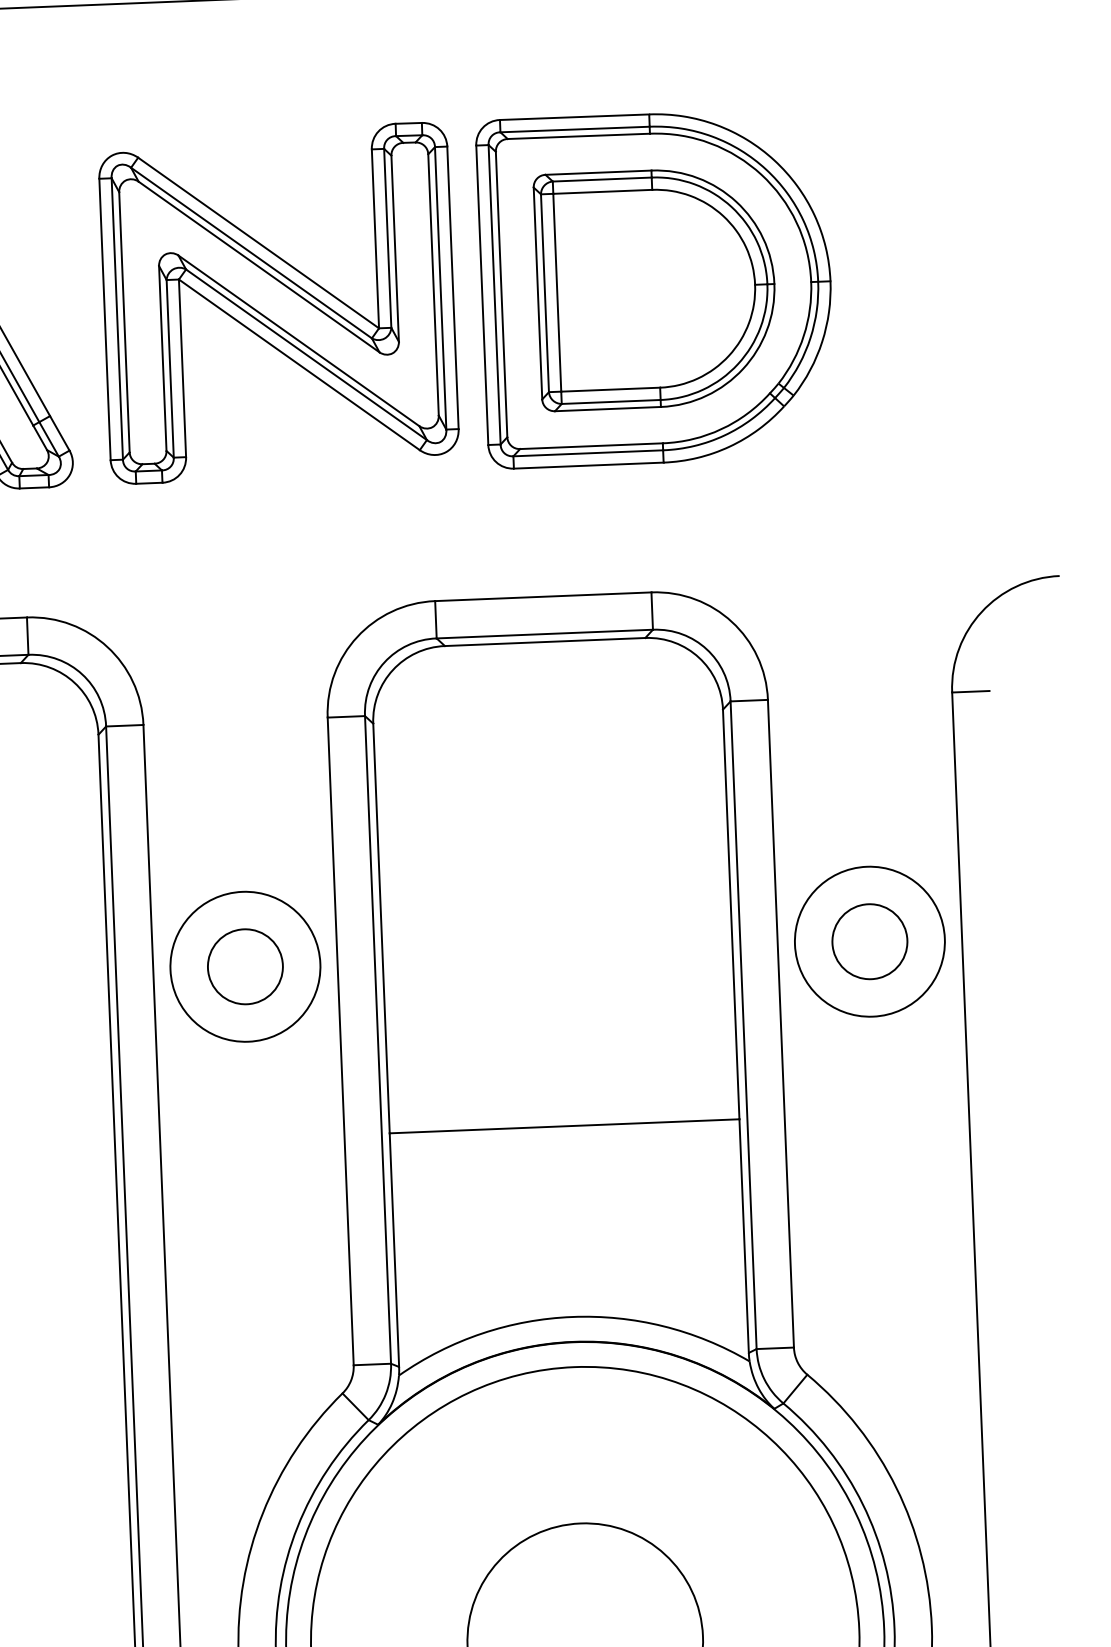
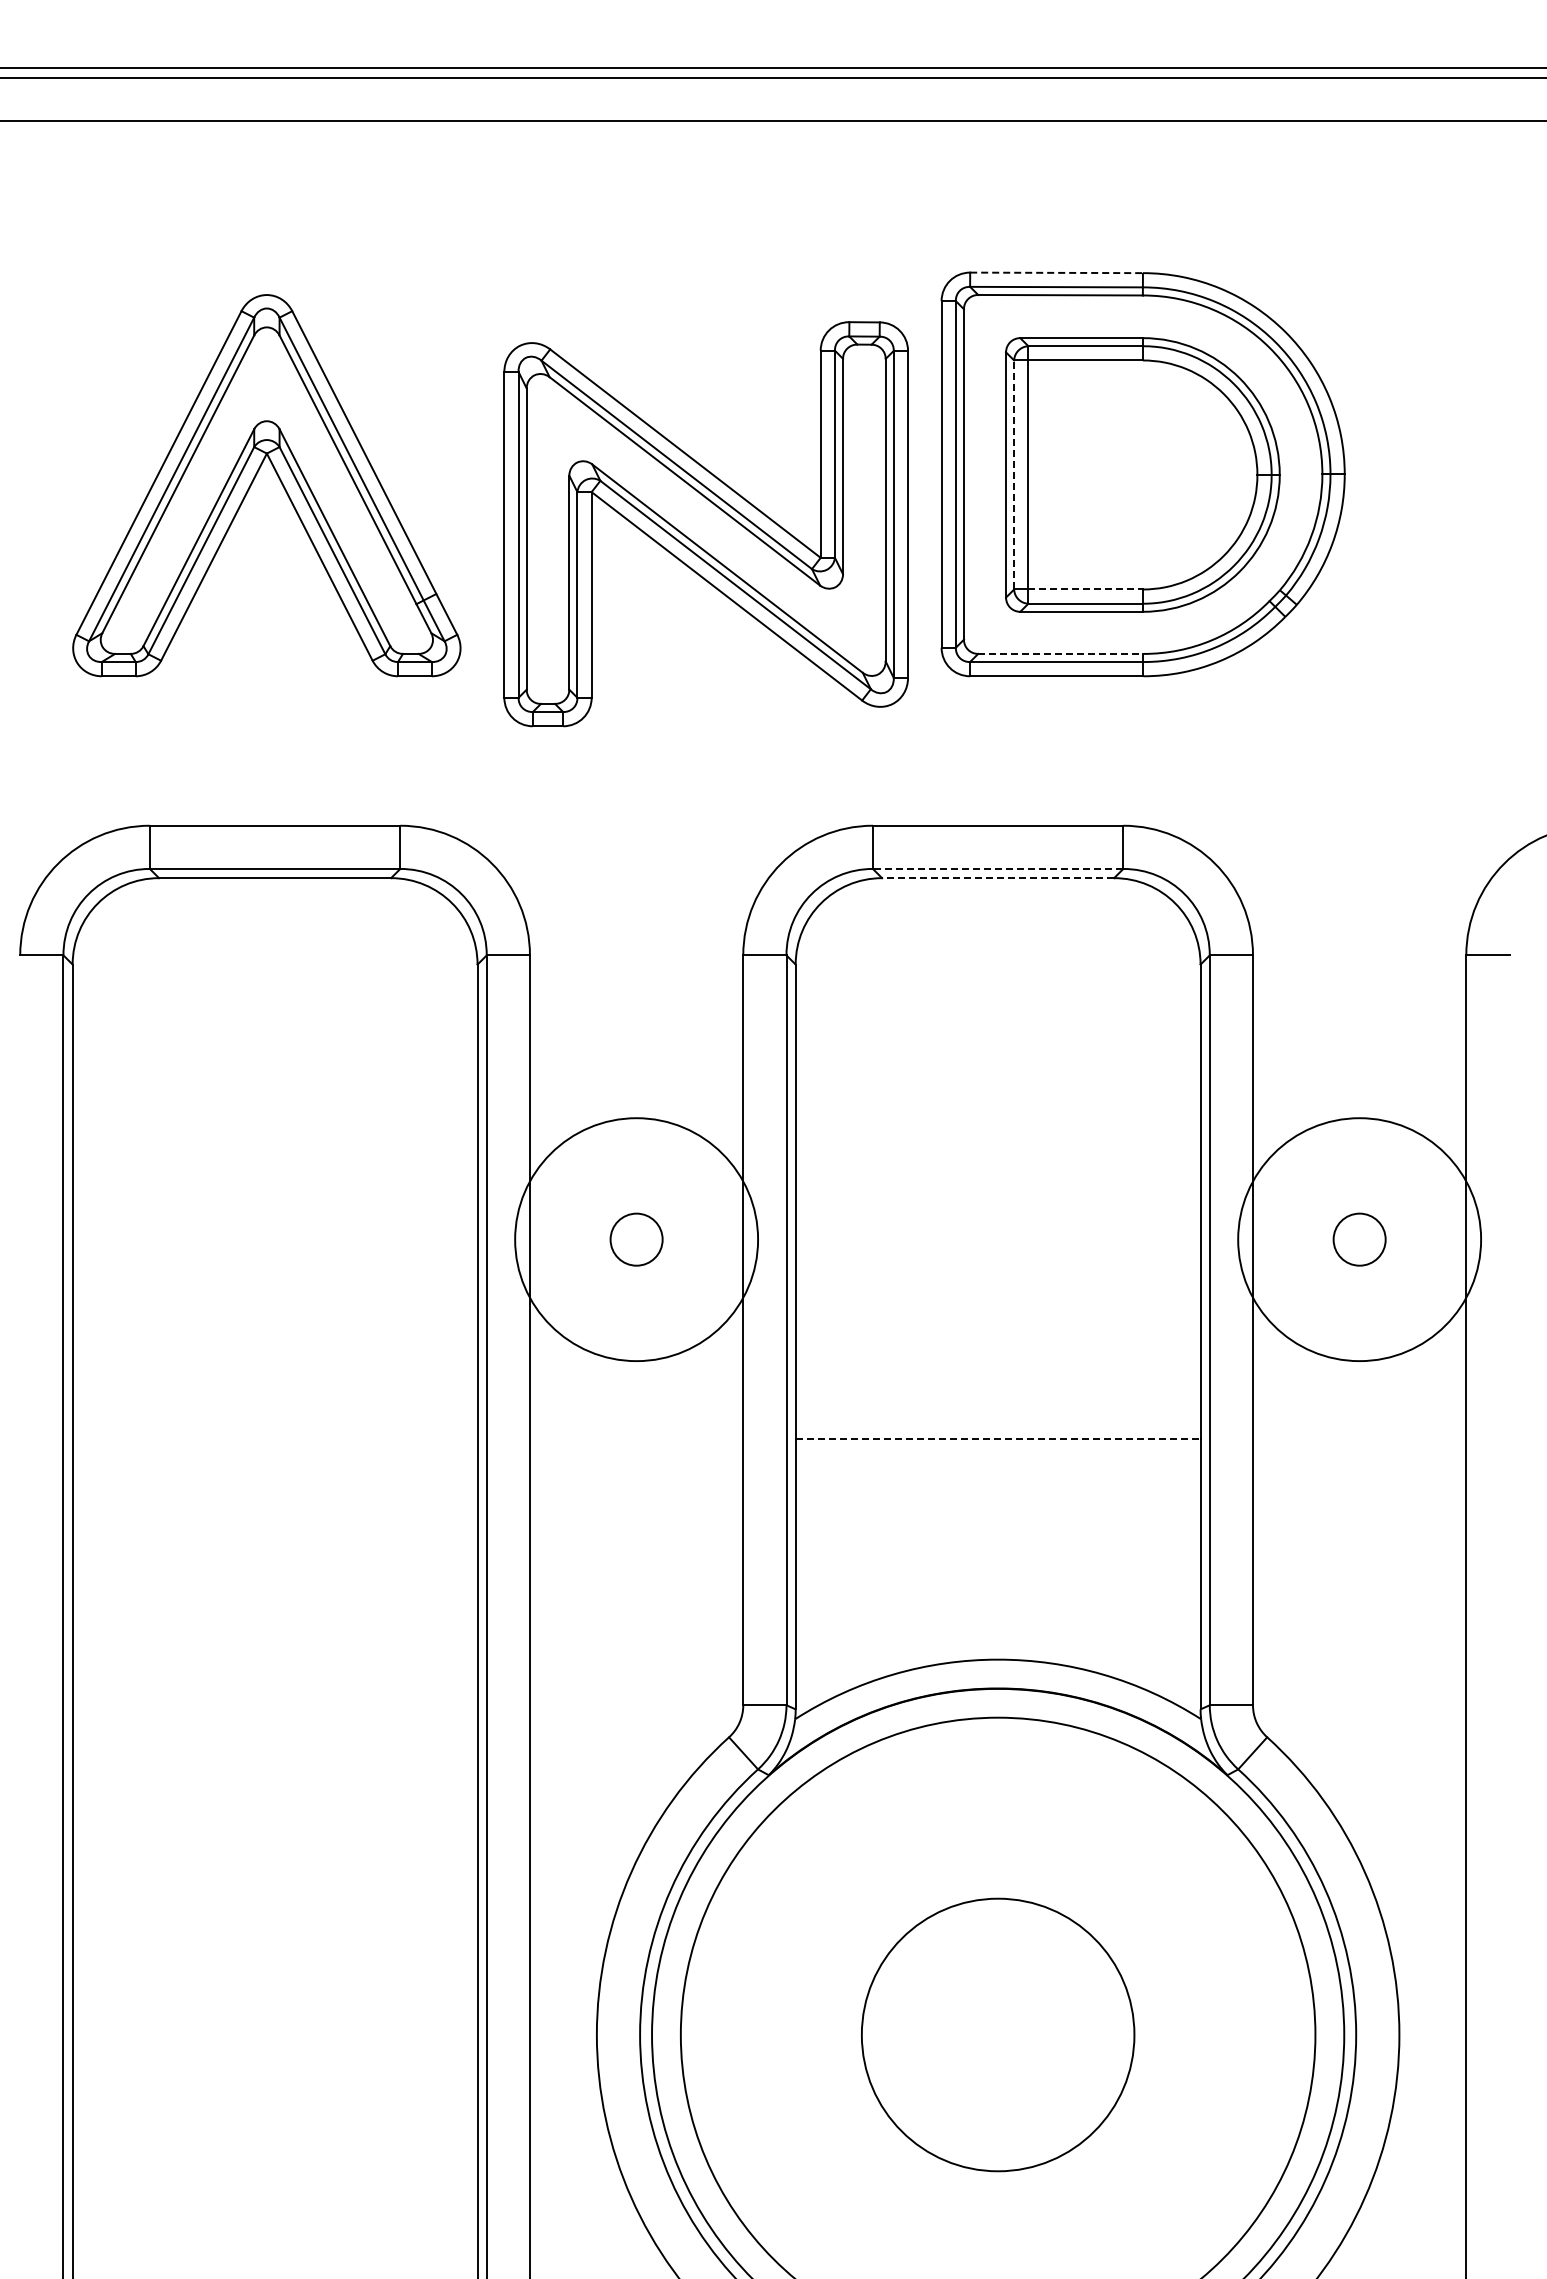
line: (575, 116) -> (1057, 272), solid -> dashed
line: (545, 292) -> (1014, 474), solid -> dashed
part: (278, 303) -> (705, 524), moved
line: (611, 389) -> (1086, 589), solid -> dashed
line: (591, 445) -> (1060, 653), solid -> dashed
line: (544, 633) -> (997, 868), solid -> dashed
line: (544, 642) -> (997, 878), solid -> dashed
circle: (869, 941) -> (1359, 1239), size x0.6
circle: (869, 941) -> (1359, 1239), size x1.4
circle: (245, 966) -> (636, 1239), size x0.6
circle: (245, 966) -> (636, 1239), size x1.4
line: (564, 1125) -> (998, 1438), solid -> dashed

